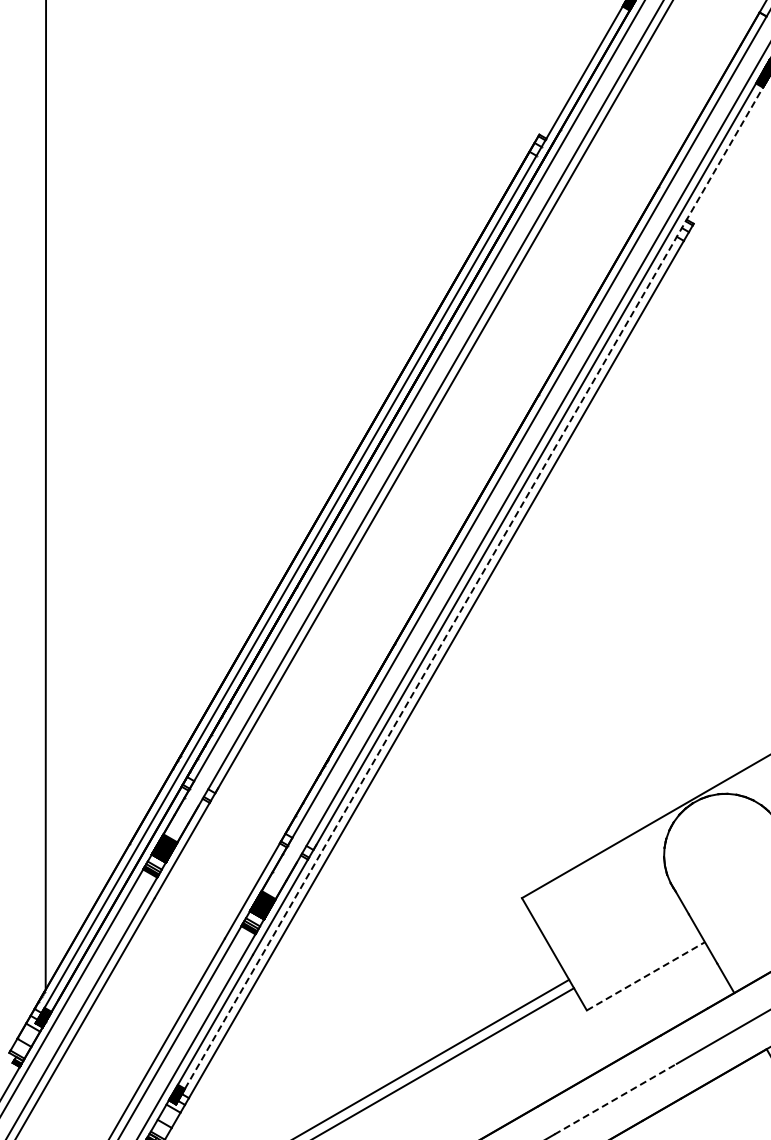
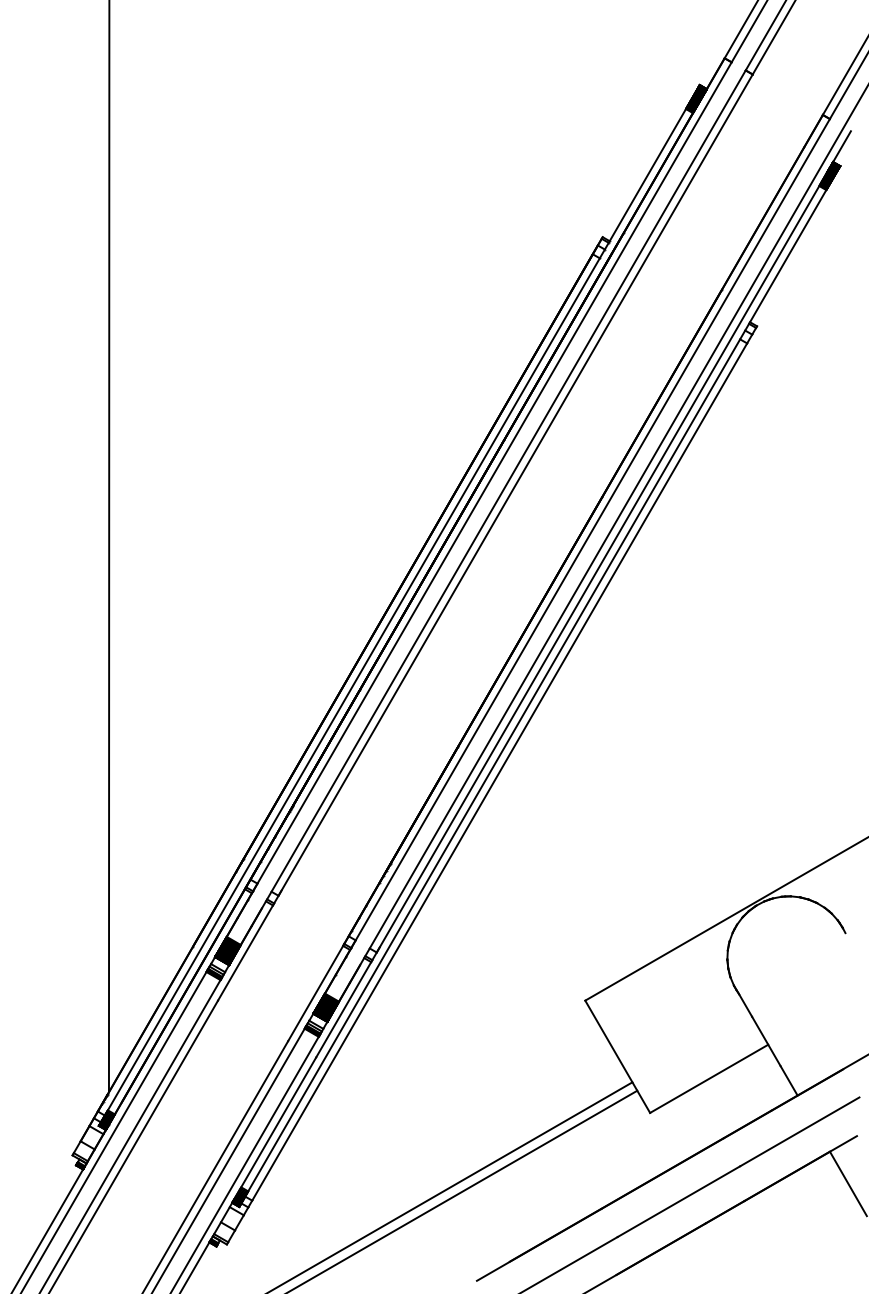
line: (474, 587) -> (537, 690), dashed -> solid
line: (646, 975) -> (709, 1078), dashed -> solid
line: (615, 1098) -> (678, 1201), dashed -> solid

